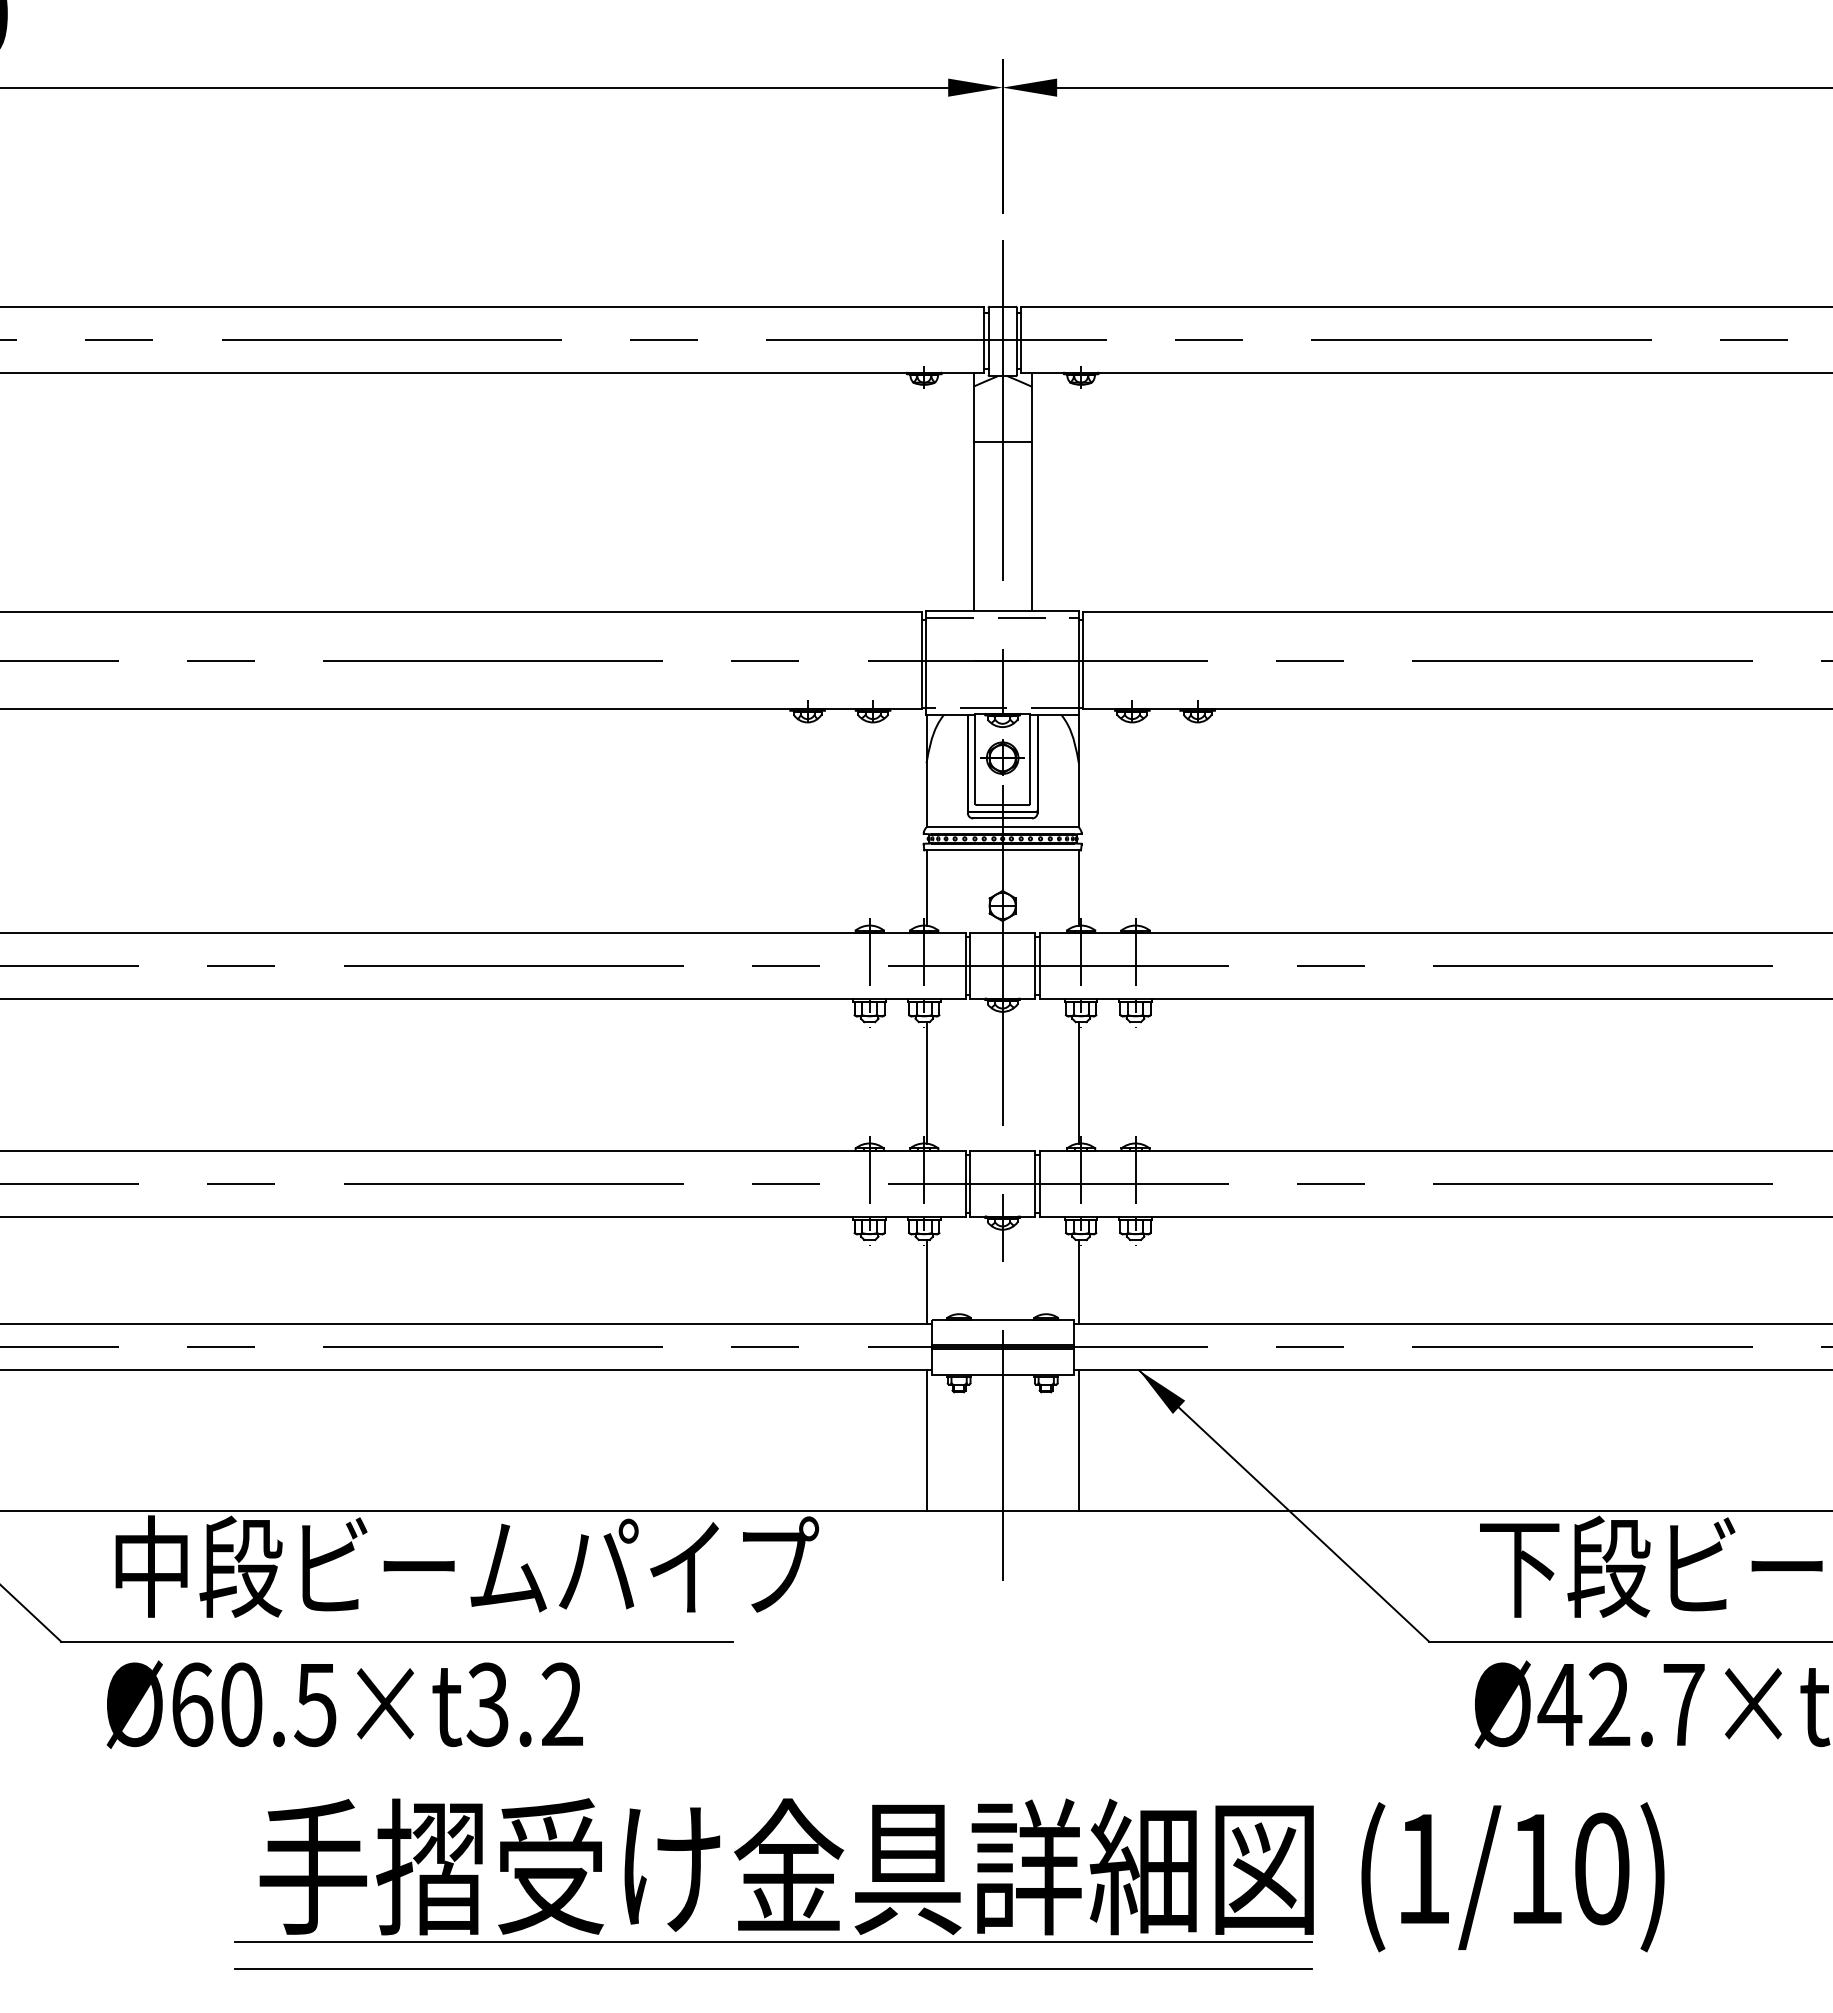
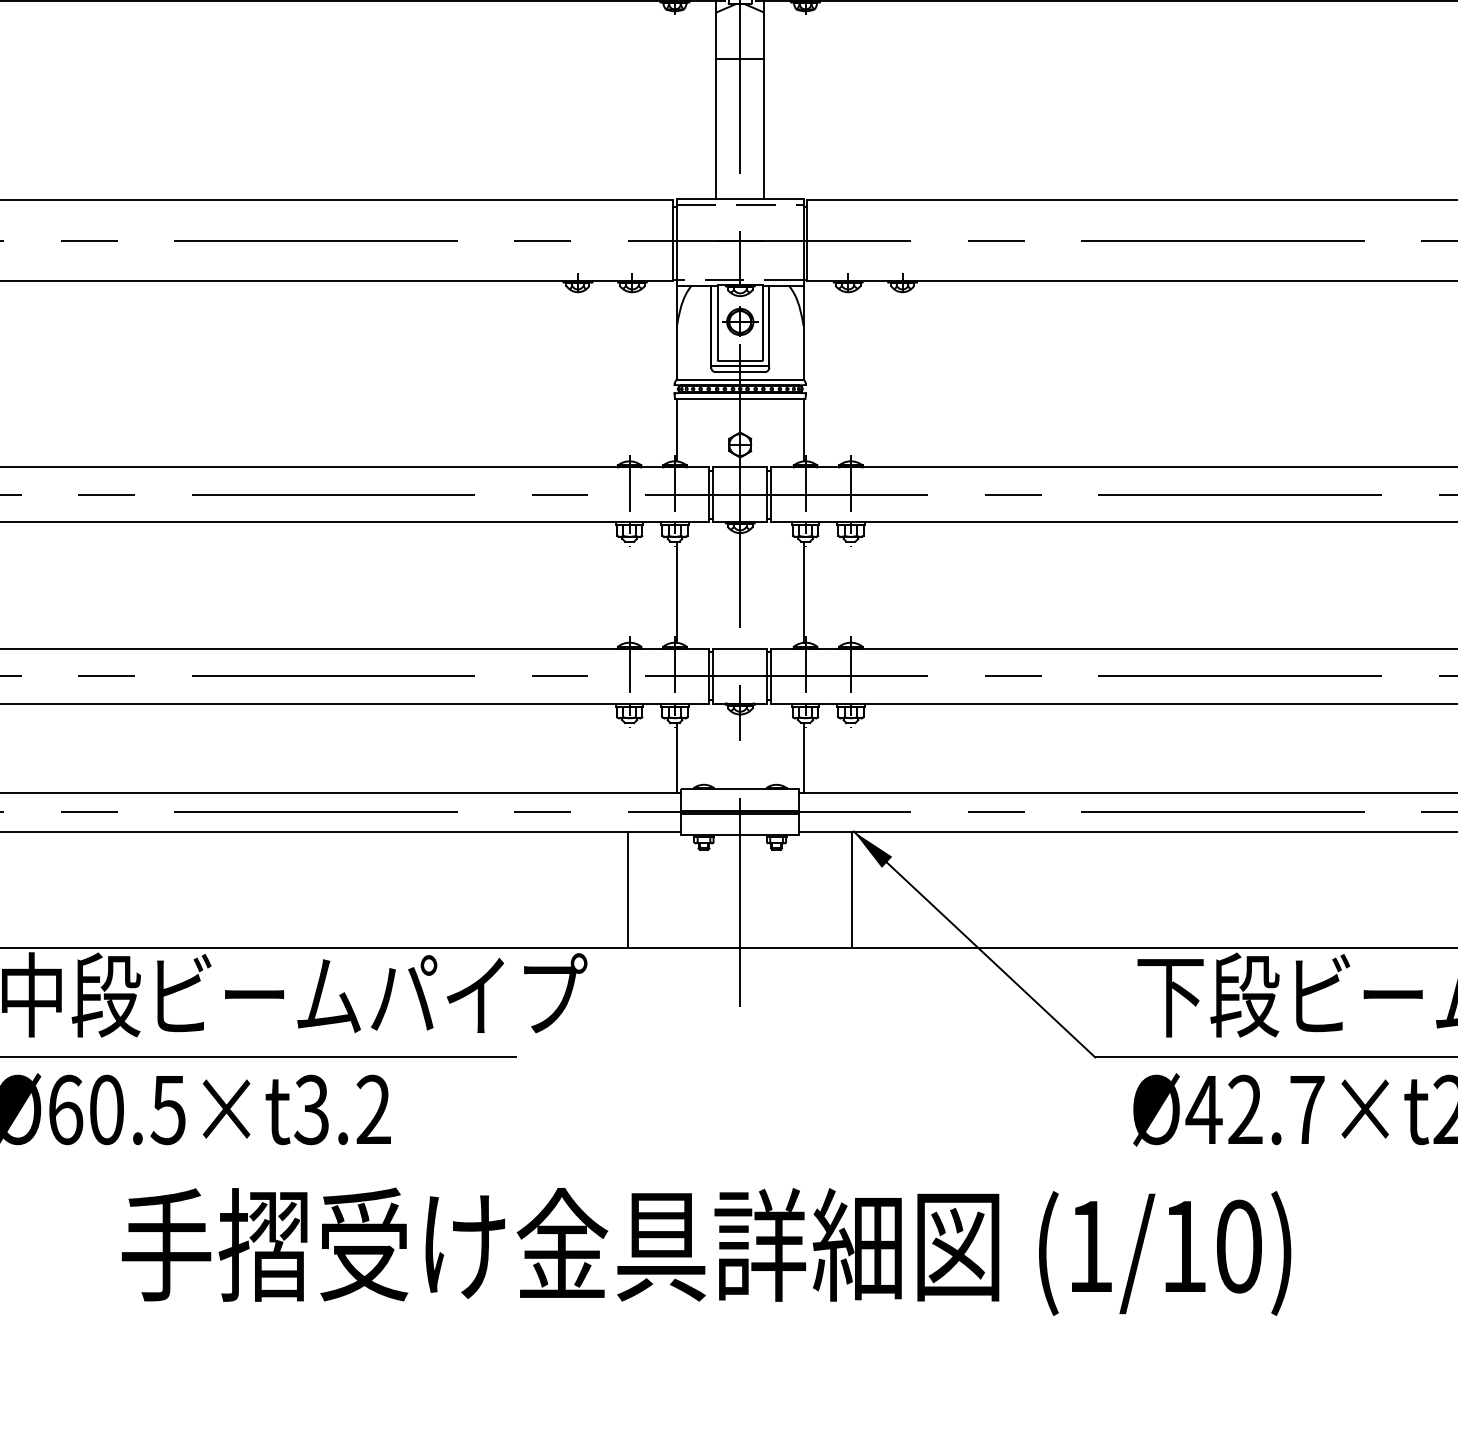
line: (926, 1440) -> (627, 889), moved
line: (1078, 1440) -> (851, 889), moved
line: (773, 1941) -> (549, 1306), removed
line: (773, 1968) -> (549, 1329), removed

